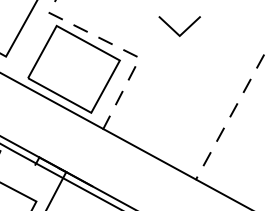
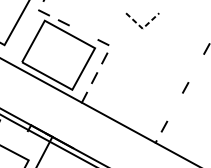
line: (179, 36) -> (142, 29), solid -> dashed
line: (105, 40) -> (83, 32), removed
line: (246, 85) -> (195, 68), removed
line: (220, 134) -> (175, 107), removed

